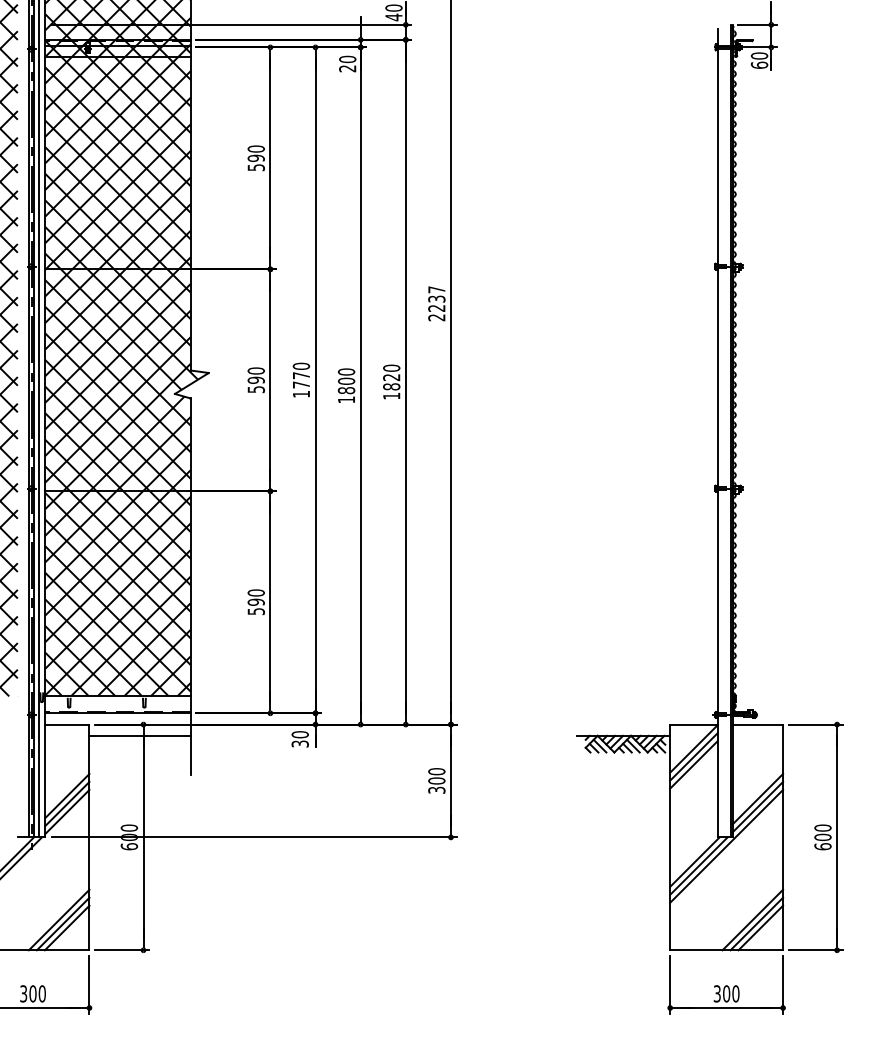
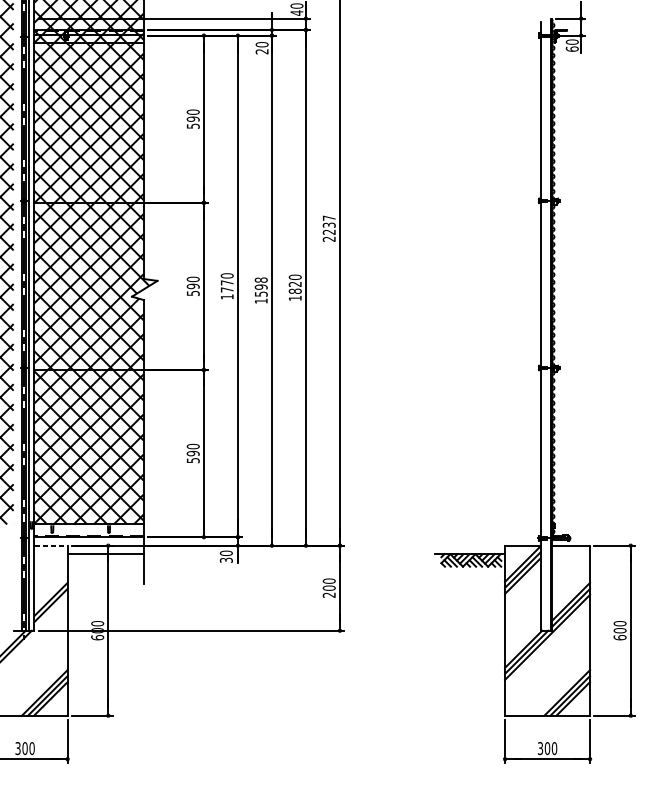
text: (346, 381) -> (261, 287), 1800 -> 1598
line: (67, 724) -> (51, 545), solid -> dashed
text: (436, 789) -> (329, 594), 300 -> 200
line: (67, 811) -> (51, 611), removed

